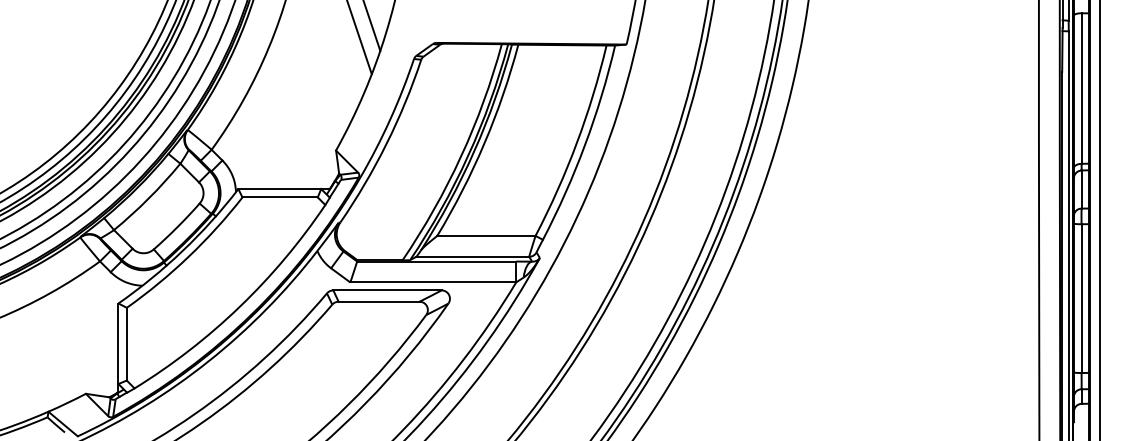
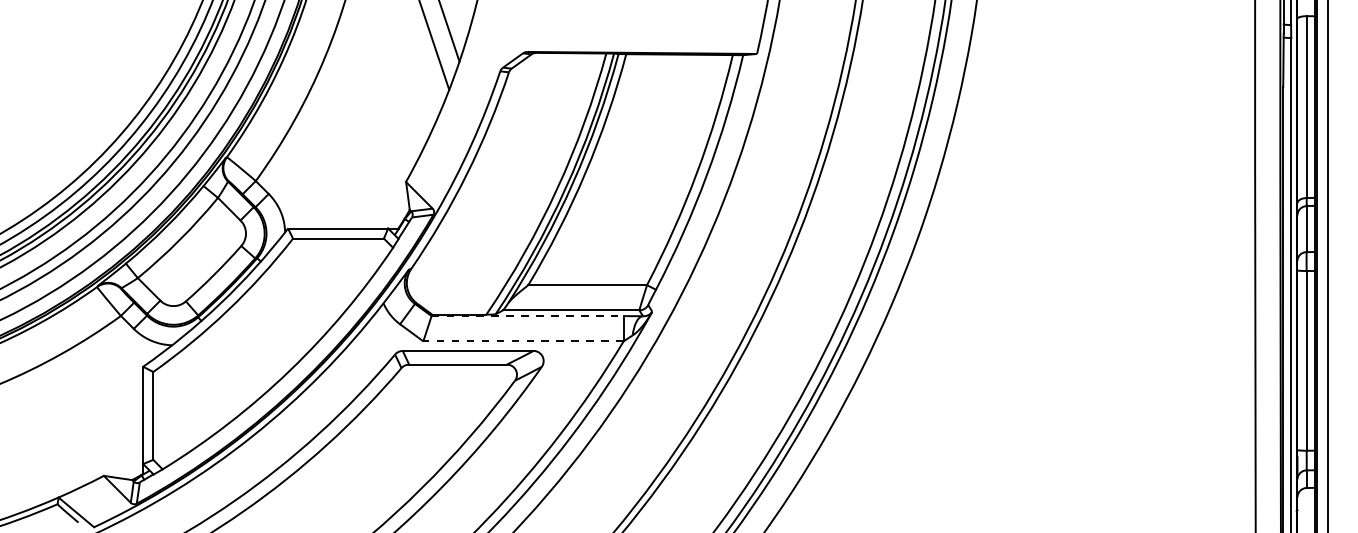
line: (437, 261) -> (528, 316), solid -> dashed
line: (433, 282) -> (523, 341), solid -> dashed

